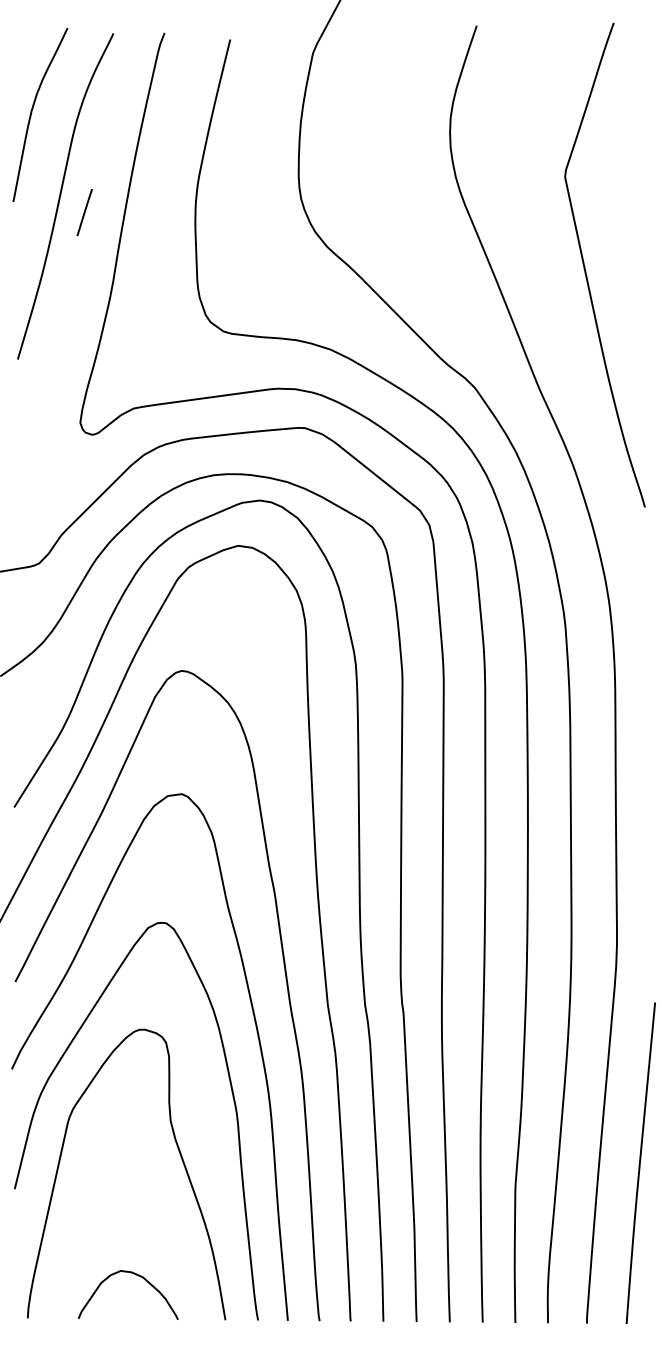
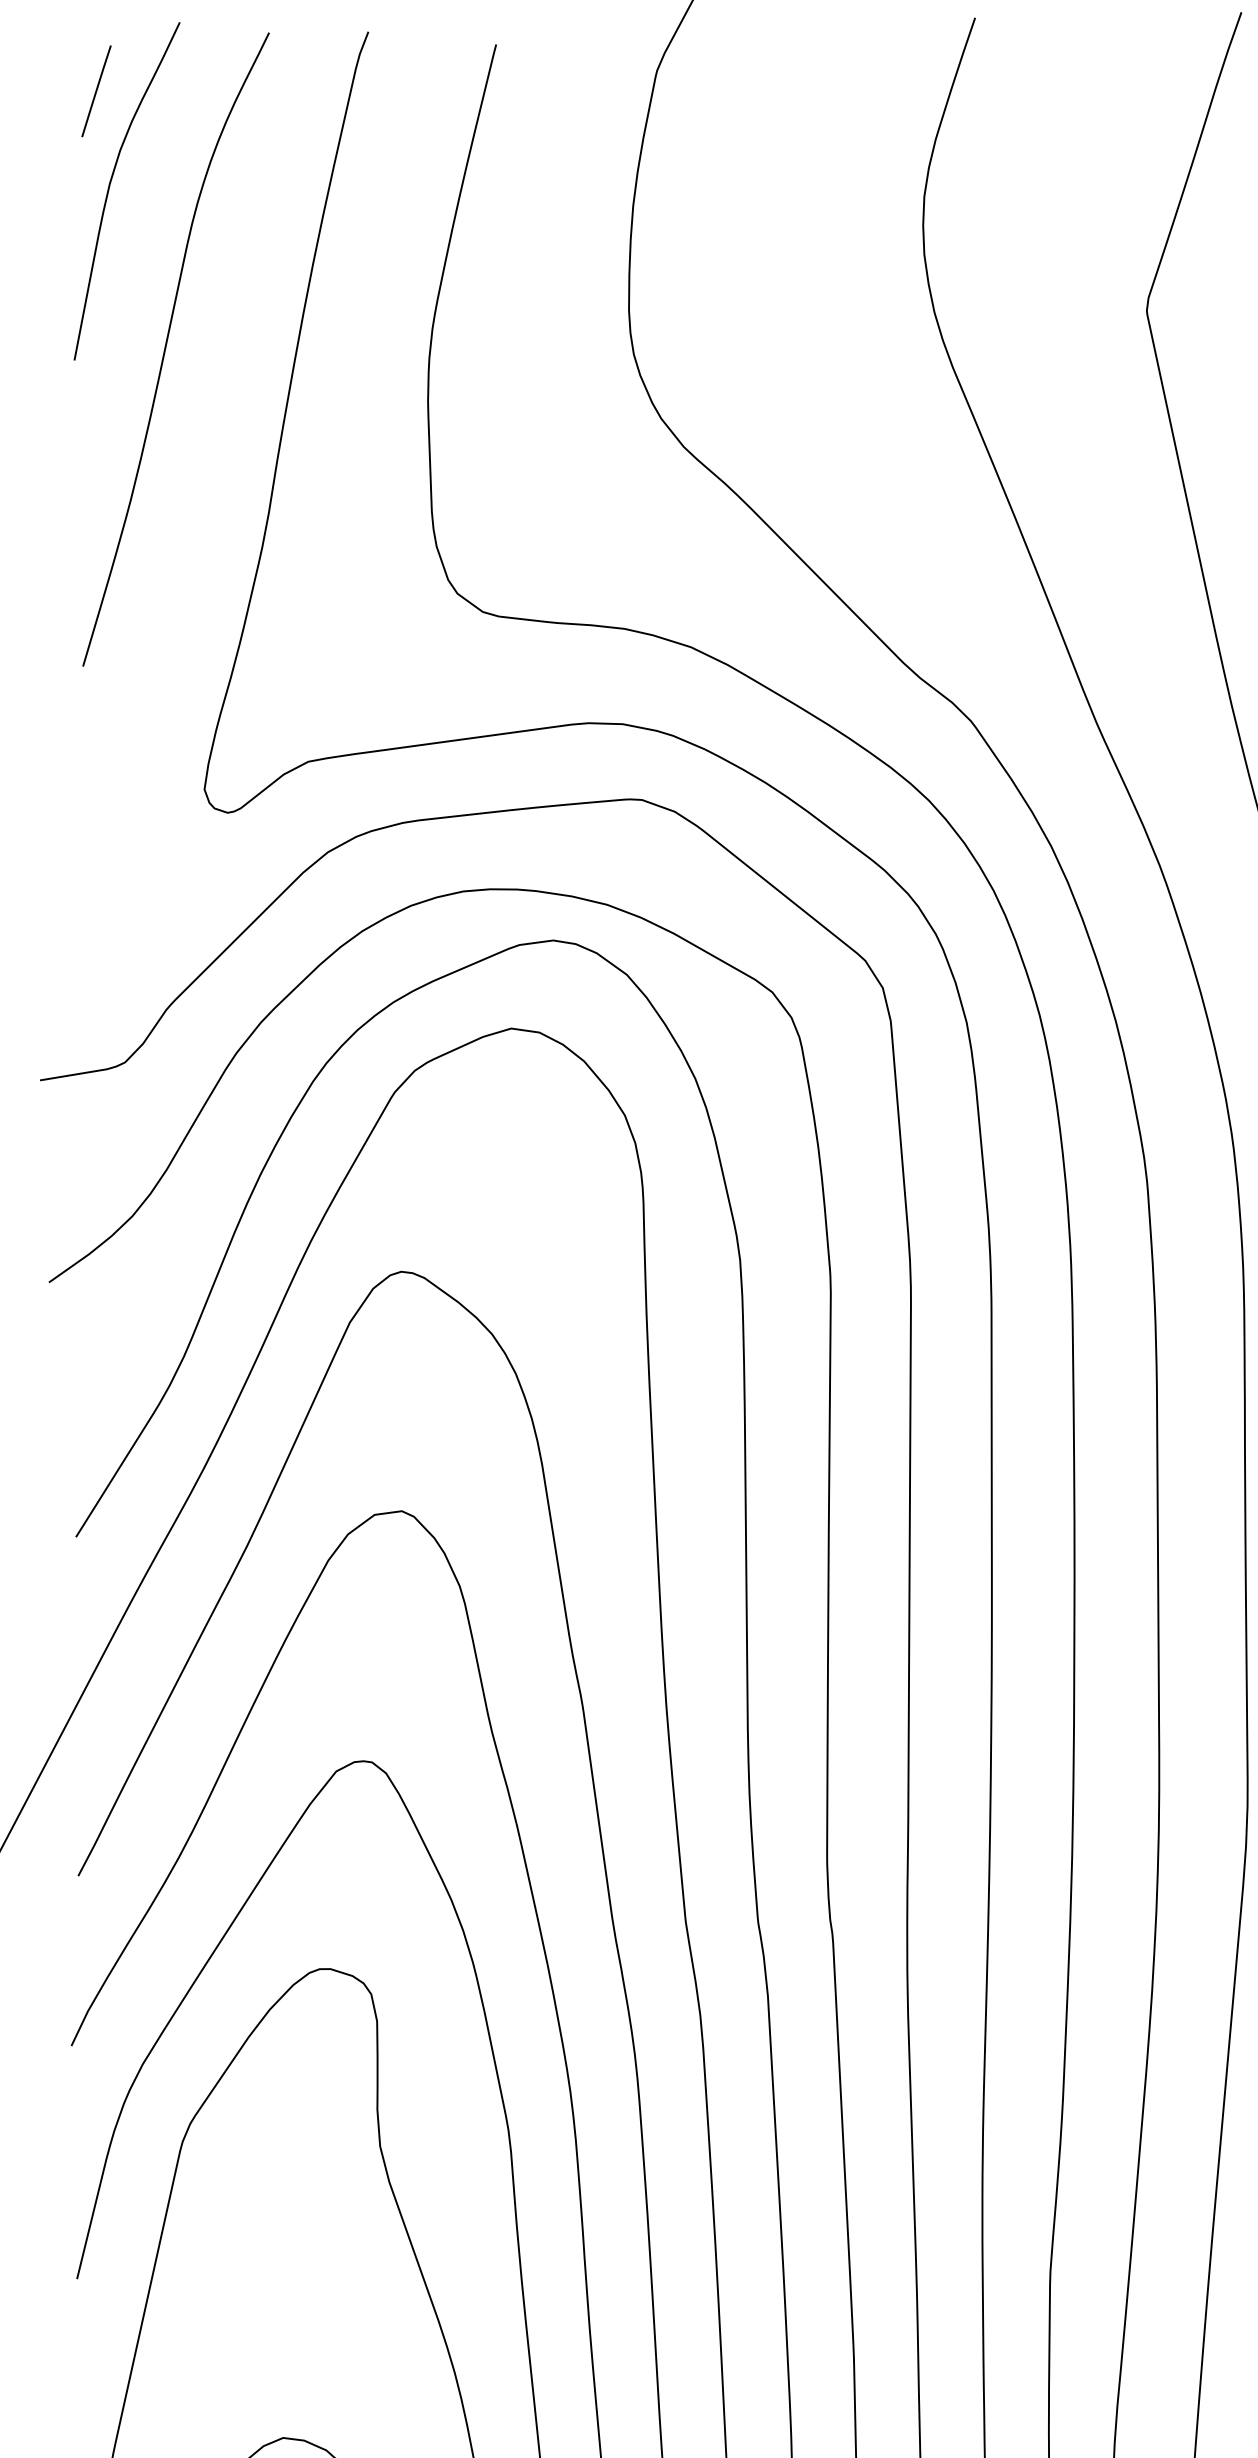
line: (84, 212) -> (96, 91), moved

